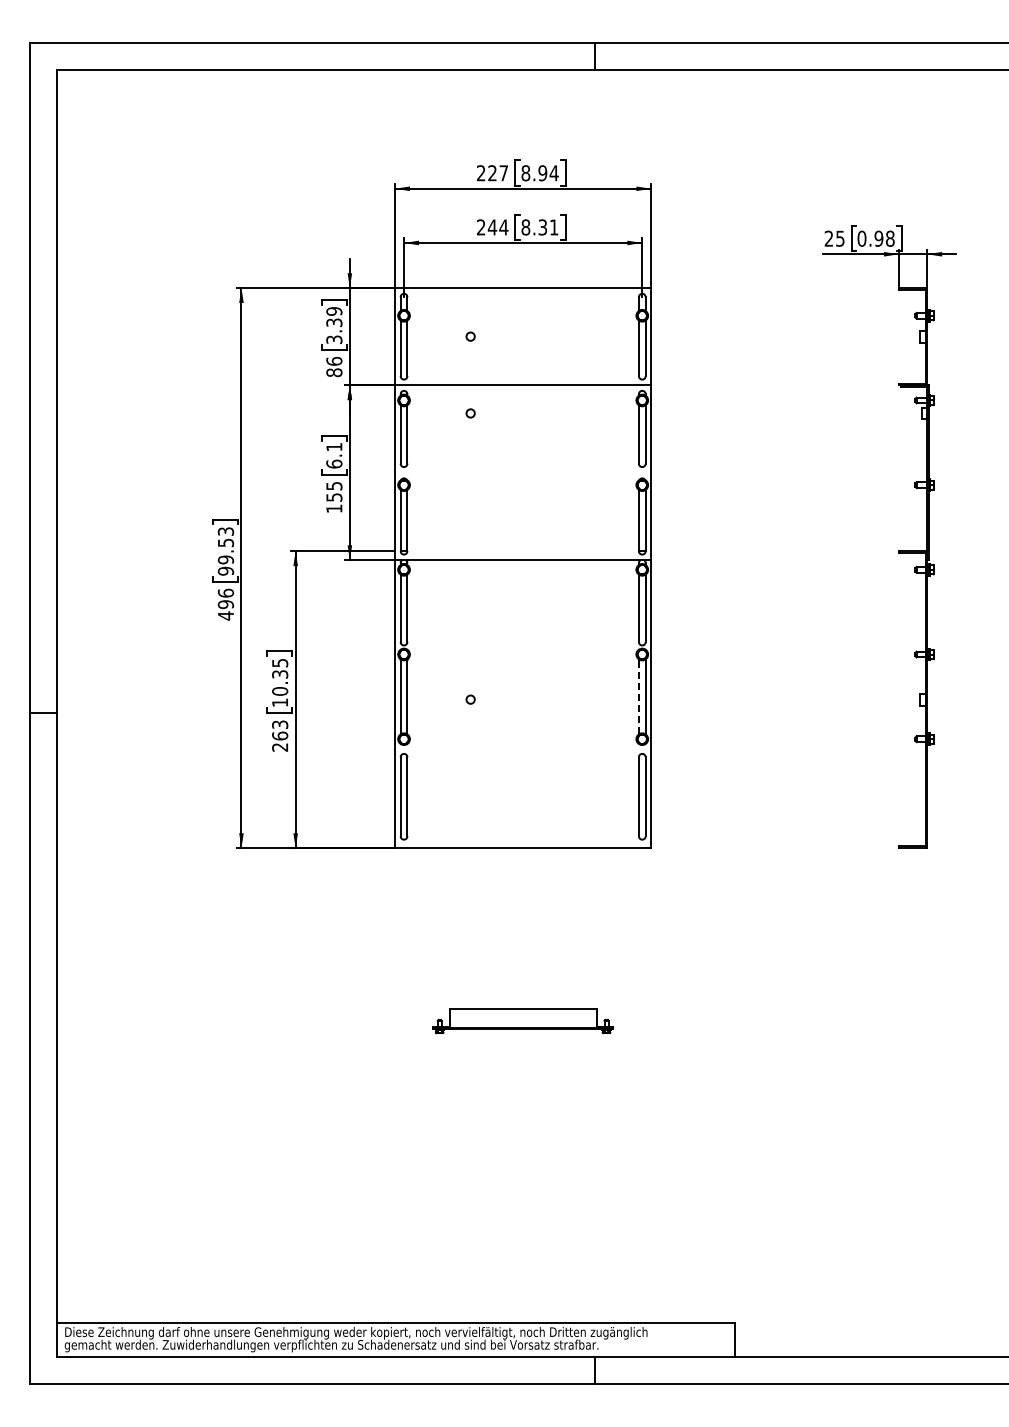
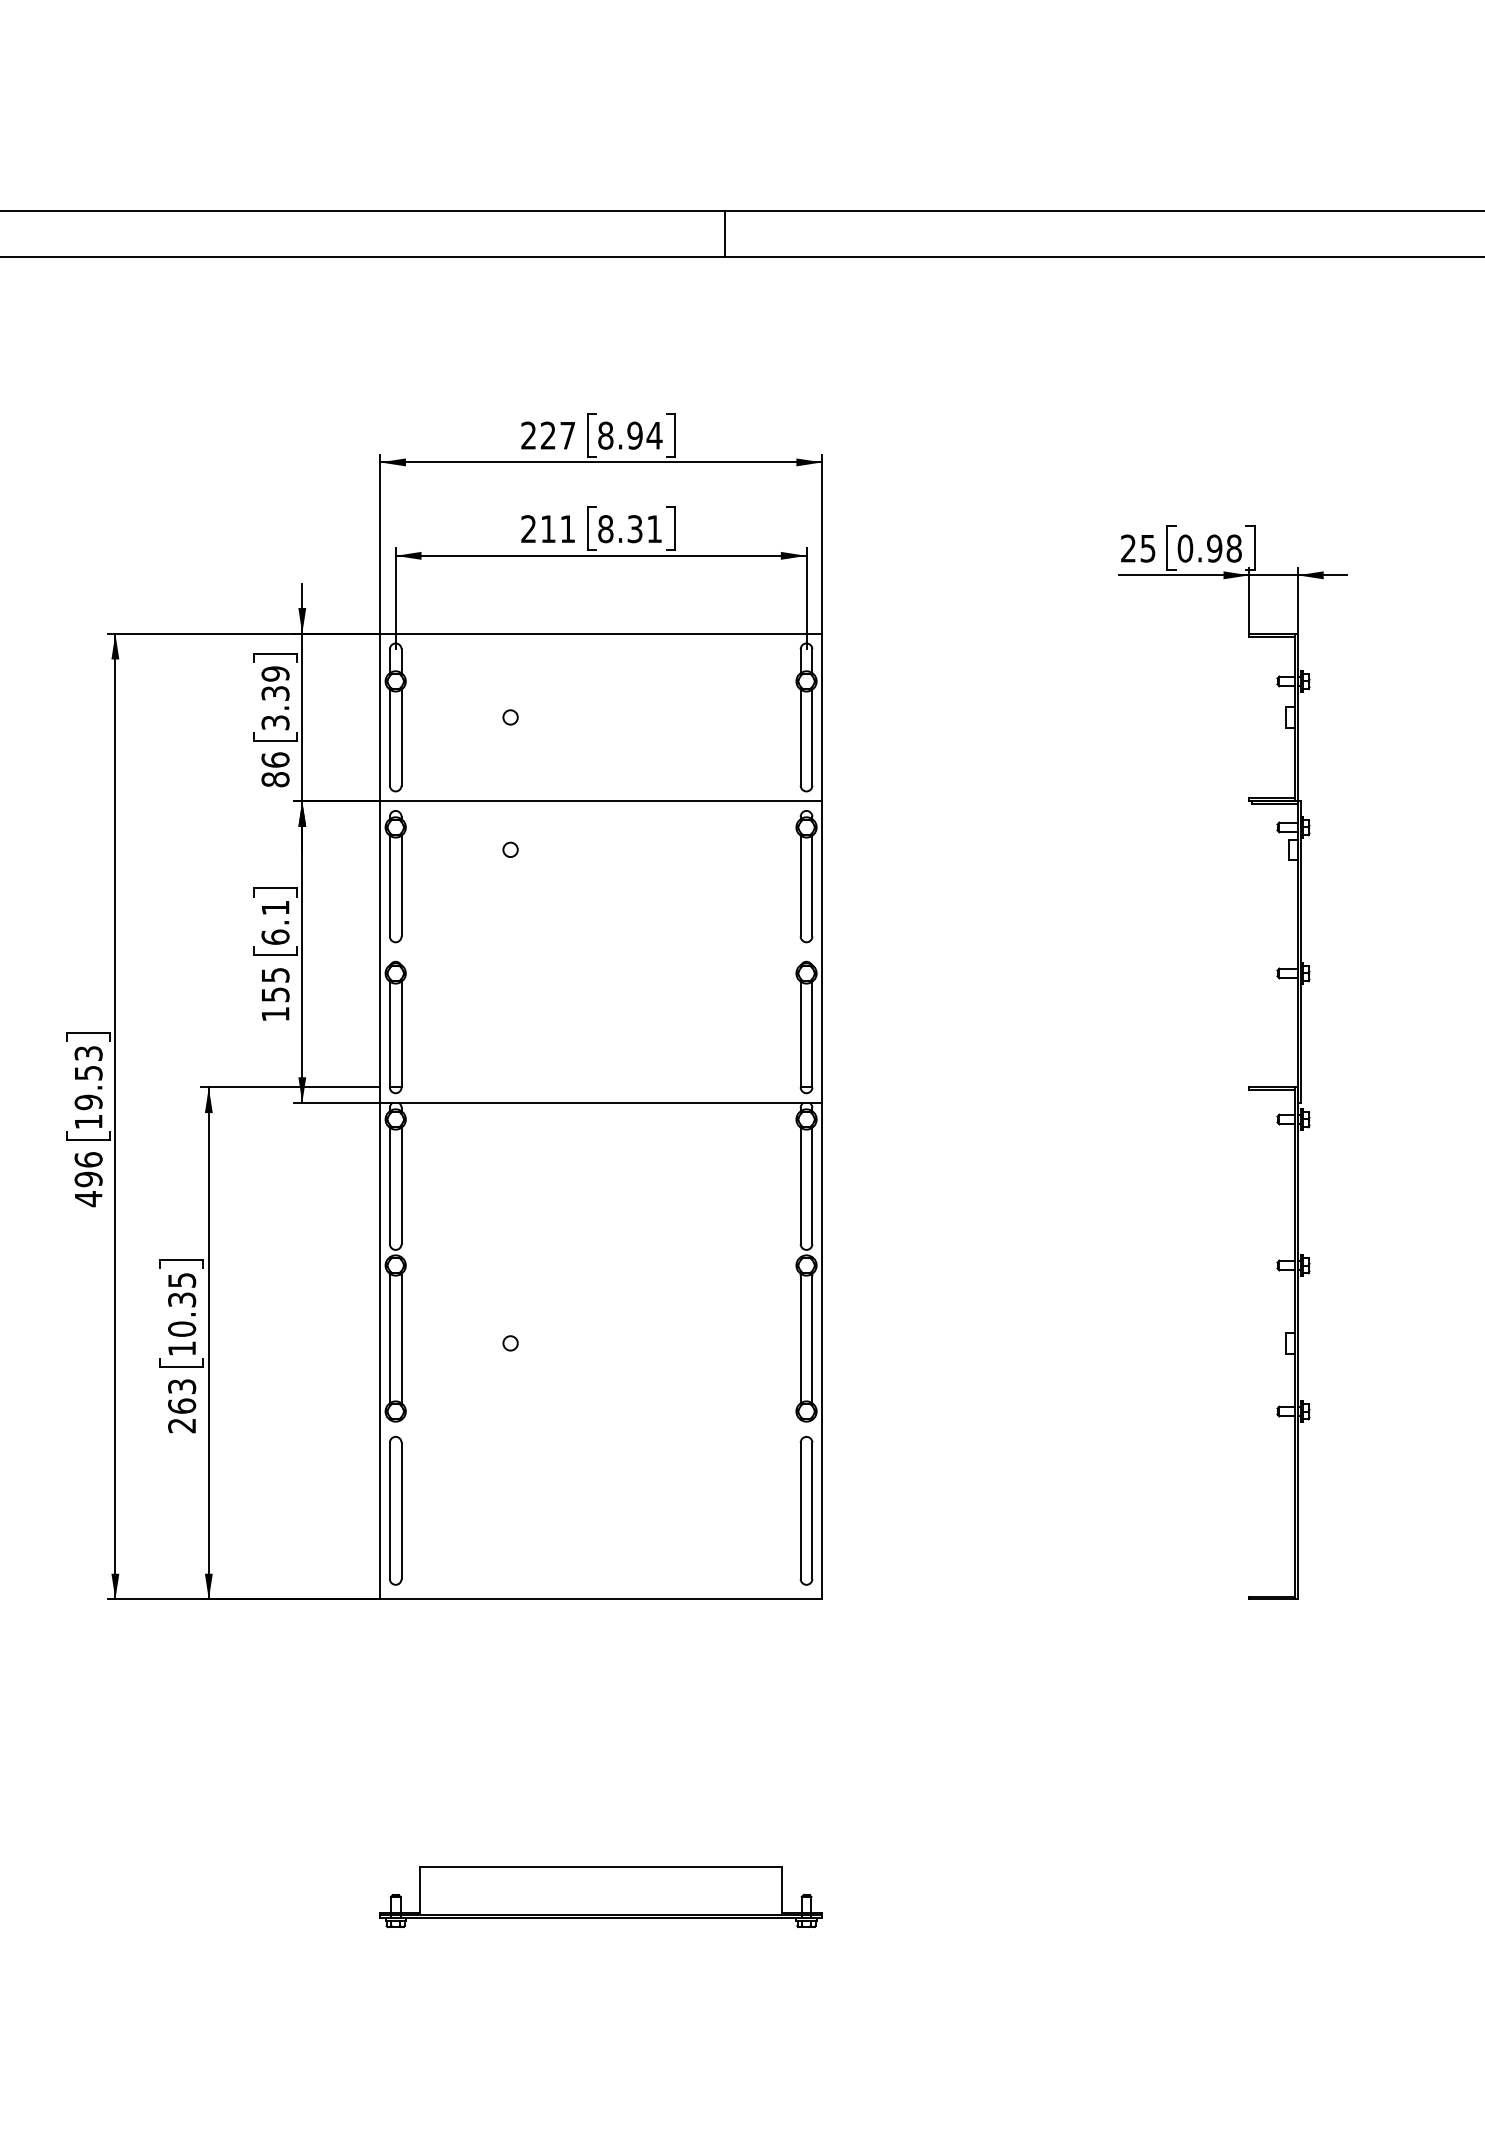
text: (497, 227) -> (556, 529), 244 -> 211
text: (225, 570) -> (87, 1120), 99.53 -> 19.53
line: (638, 696) -> (800, 1337), dashed -> solid
part: (522, 1020) -> (599, 1896), size x1.43

